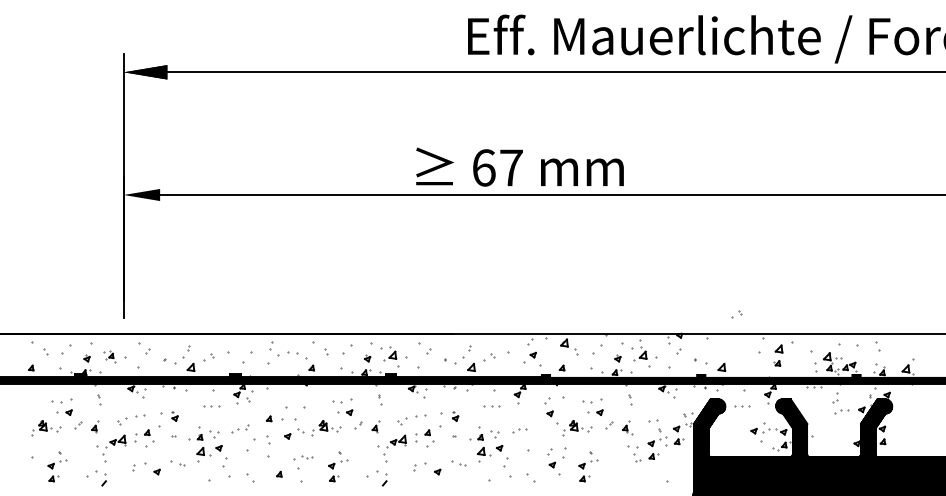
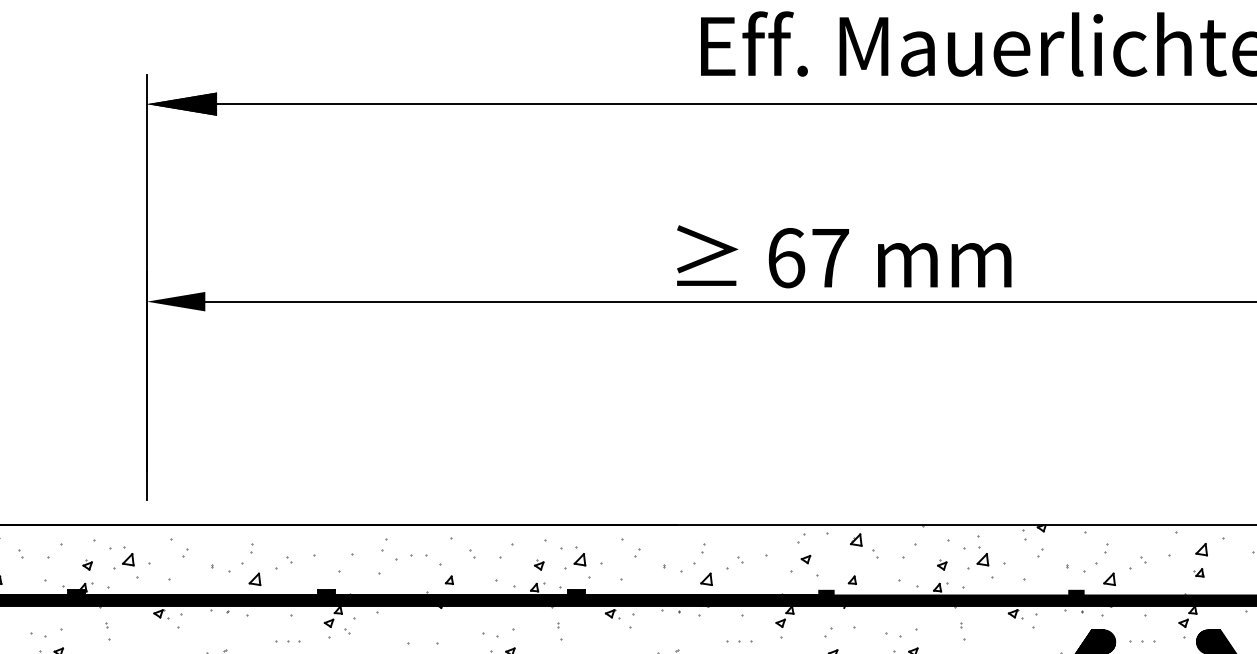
text: (519, 166) -> (843, 255), moved
part: (736, 314) -> (1138, 563), moved
part: (717, 351) -> (1102, 553), added
part: (109, 356) -> (123, 561), size x1.67

